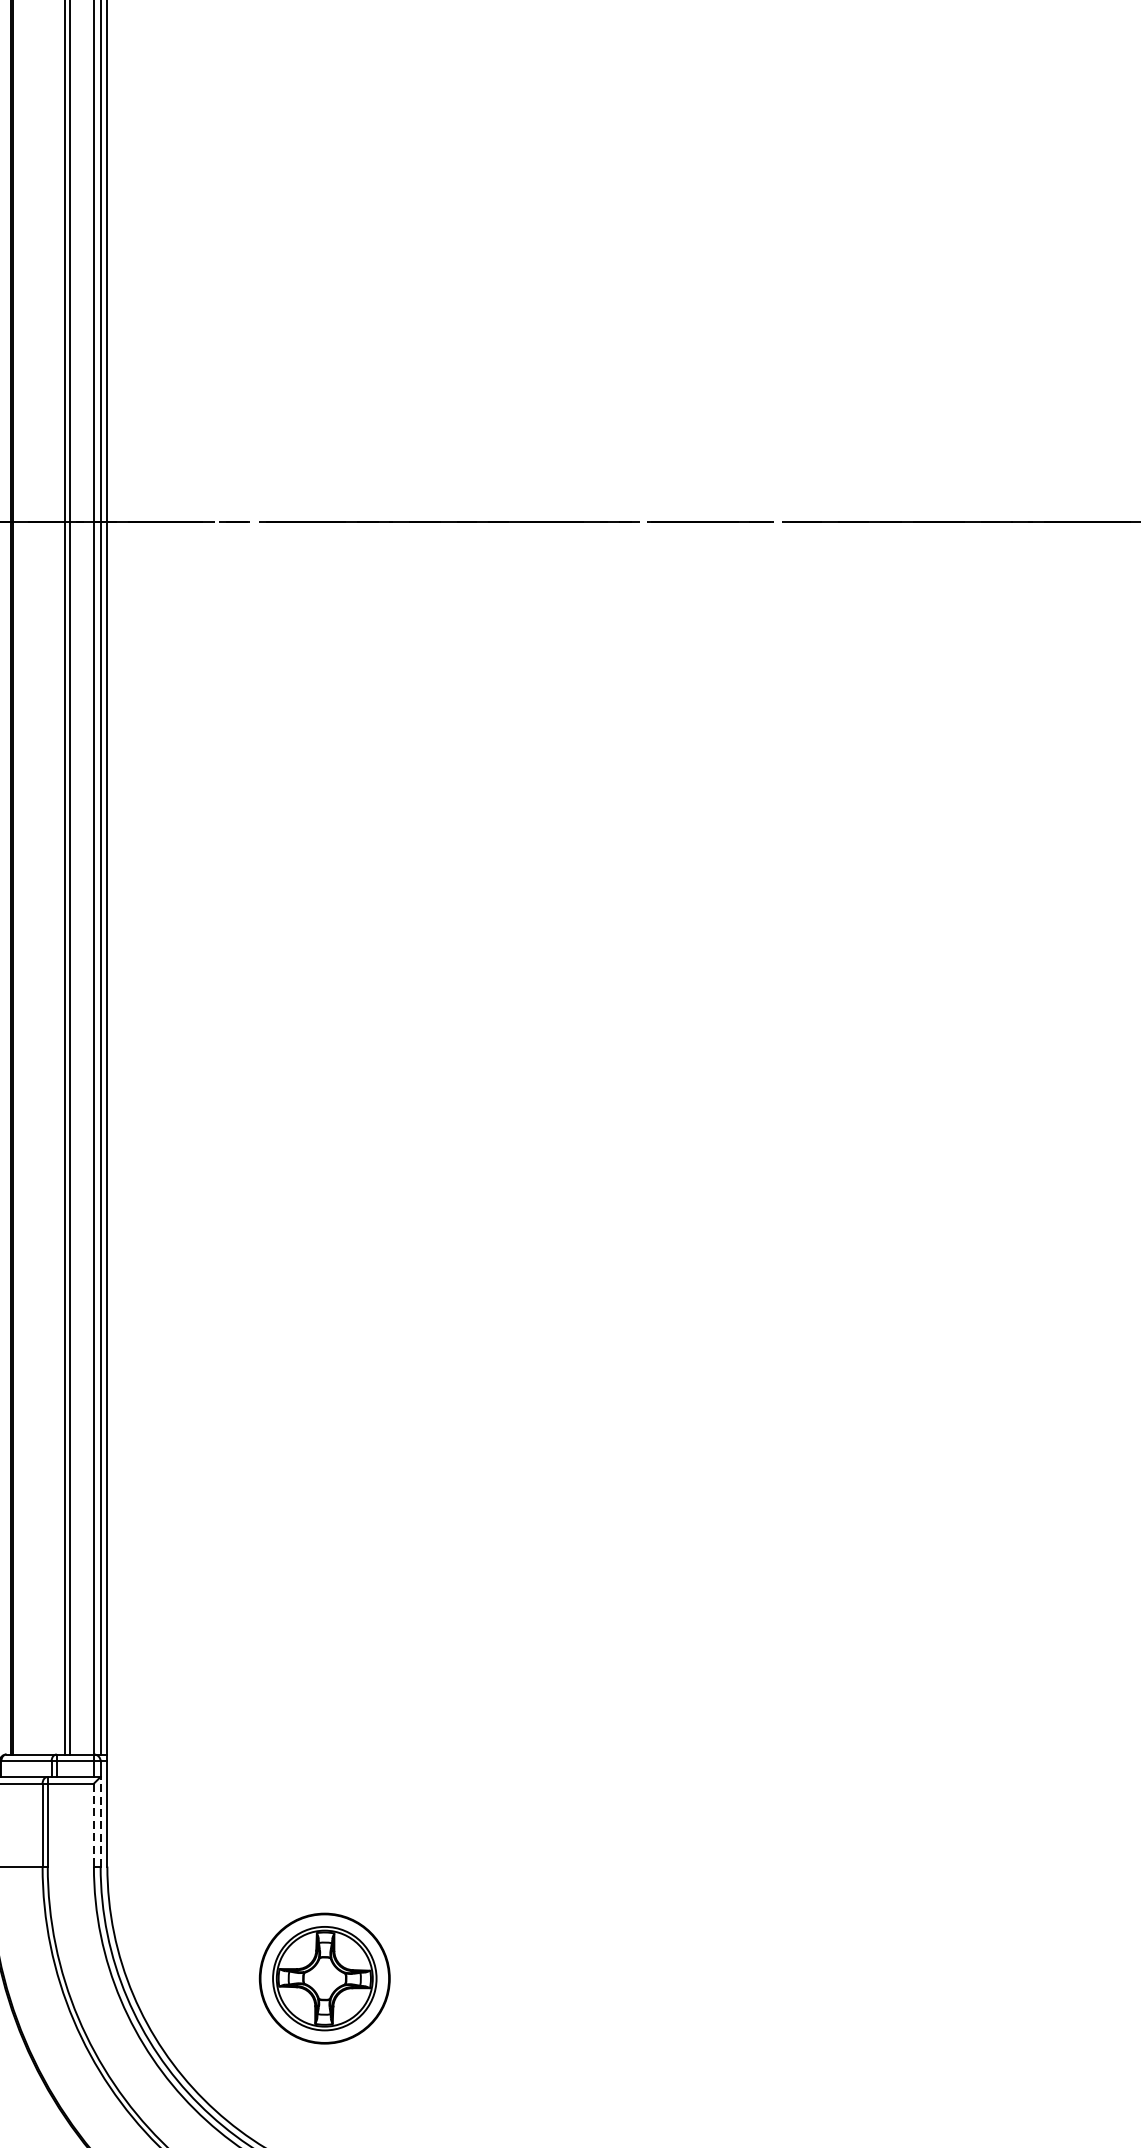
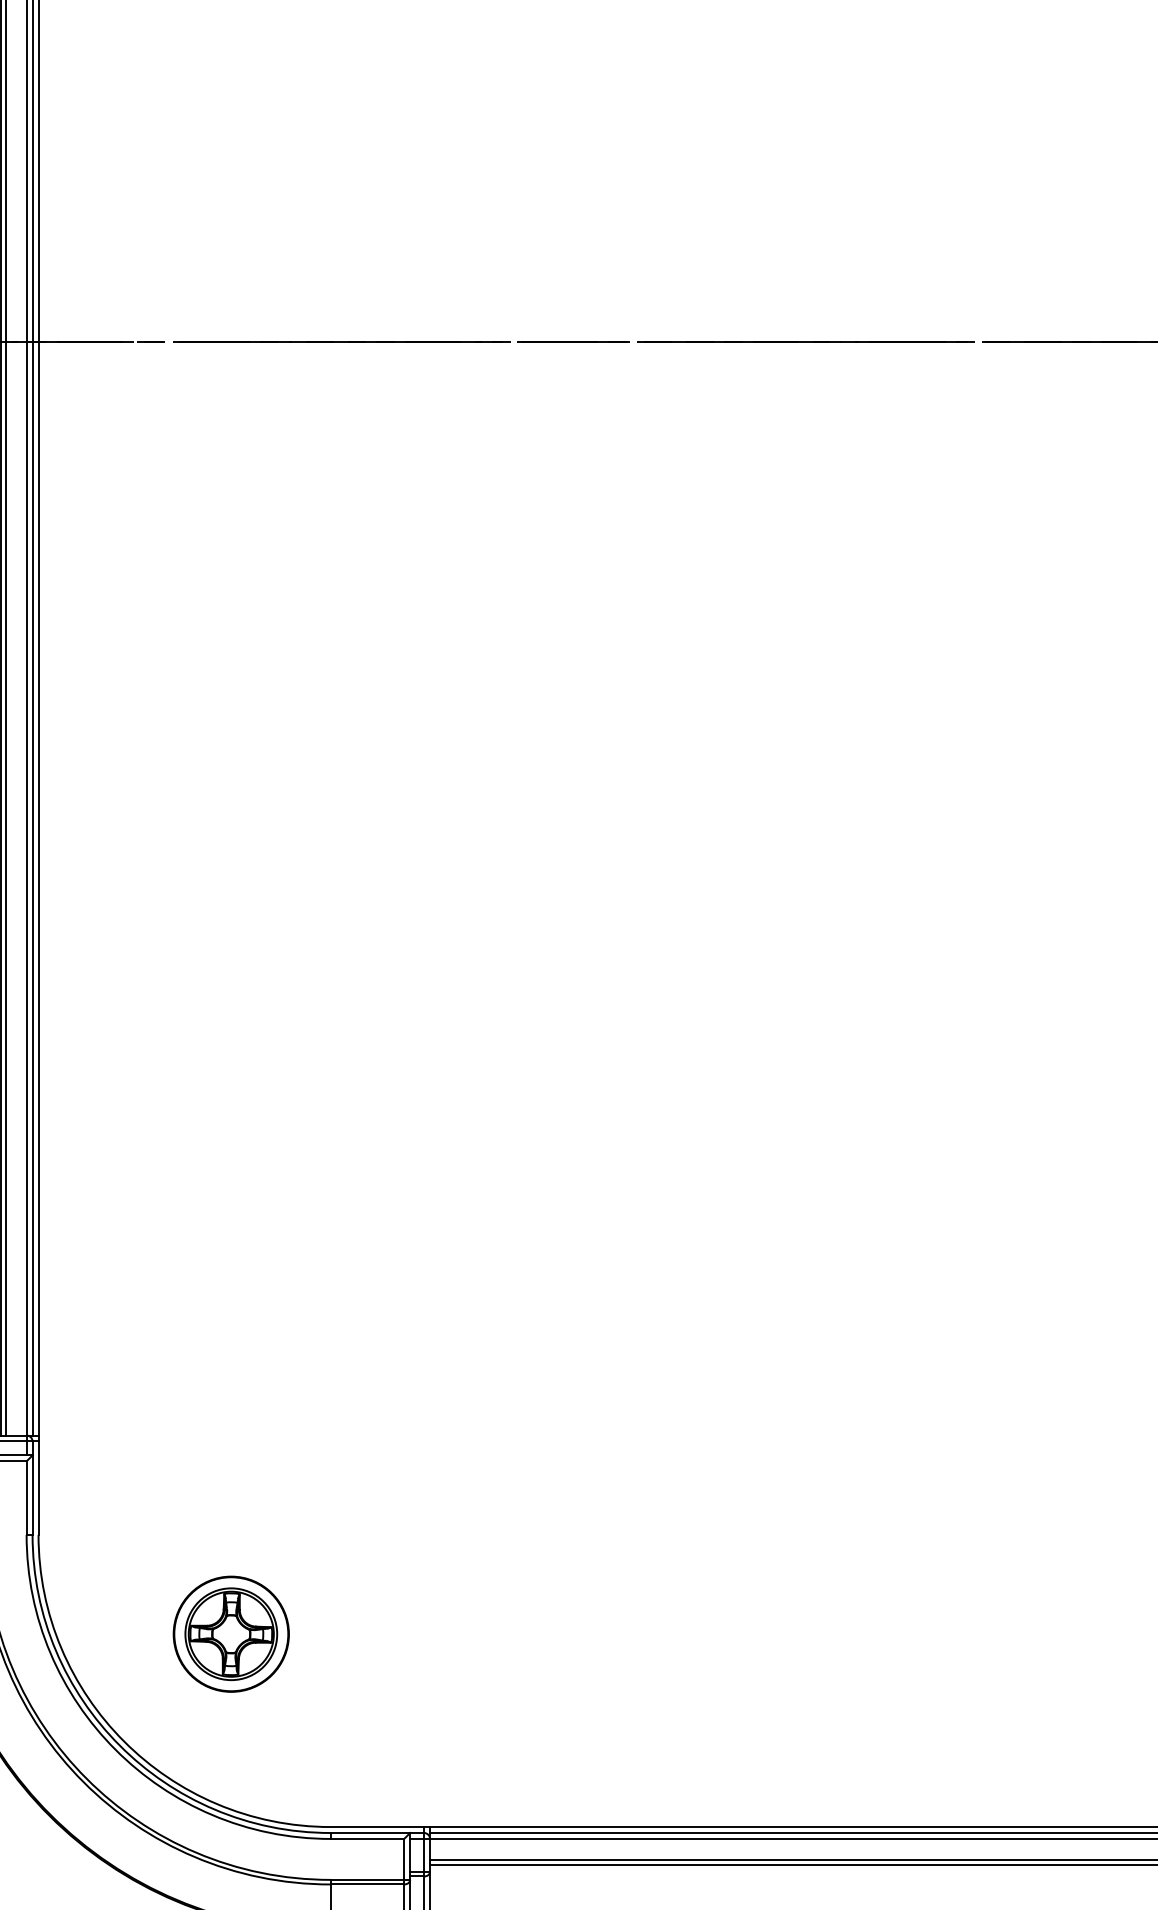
line: (100, 1822) -> (32, 1495), dashed -> solid
line: (93, 1825) -> (26, 1498), dashed -> solid

